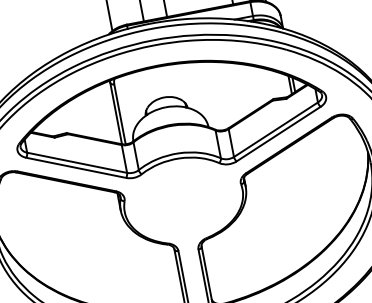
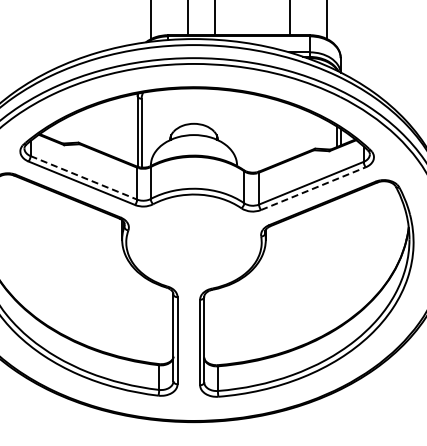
line: (278, 133) -> (313, 188), solid -> dashed
line: (76, 162) -> (83, 177), solid -> dashed

